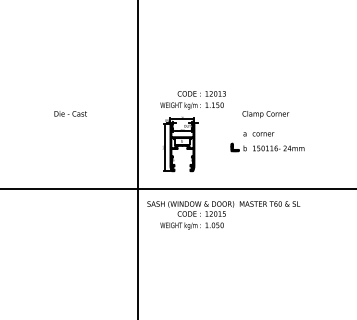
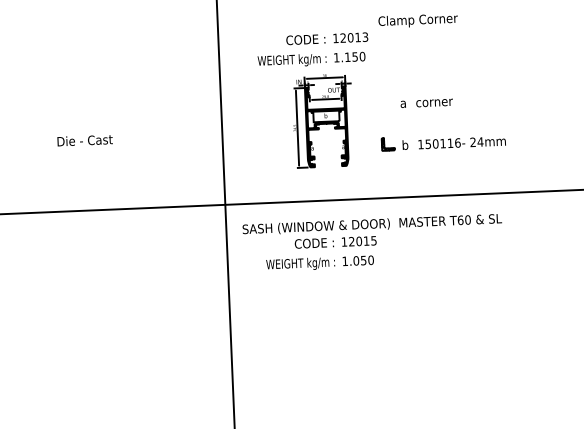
text: (70, 113) -> (84, 140), moved
text: (265, 114) -> (417, 20), moved
part: (180, 144) -> (323, 121), moved
part: (267, 147) -> (443, 141), moved

